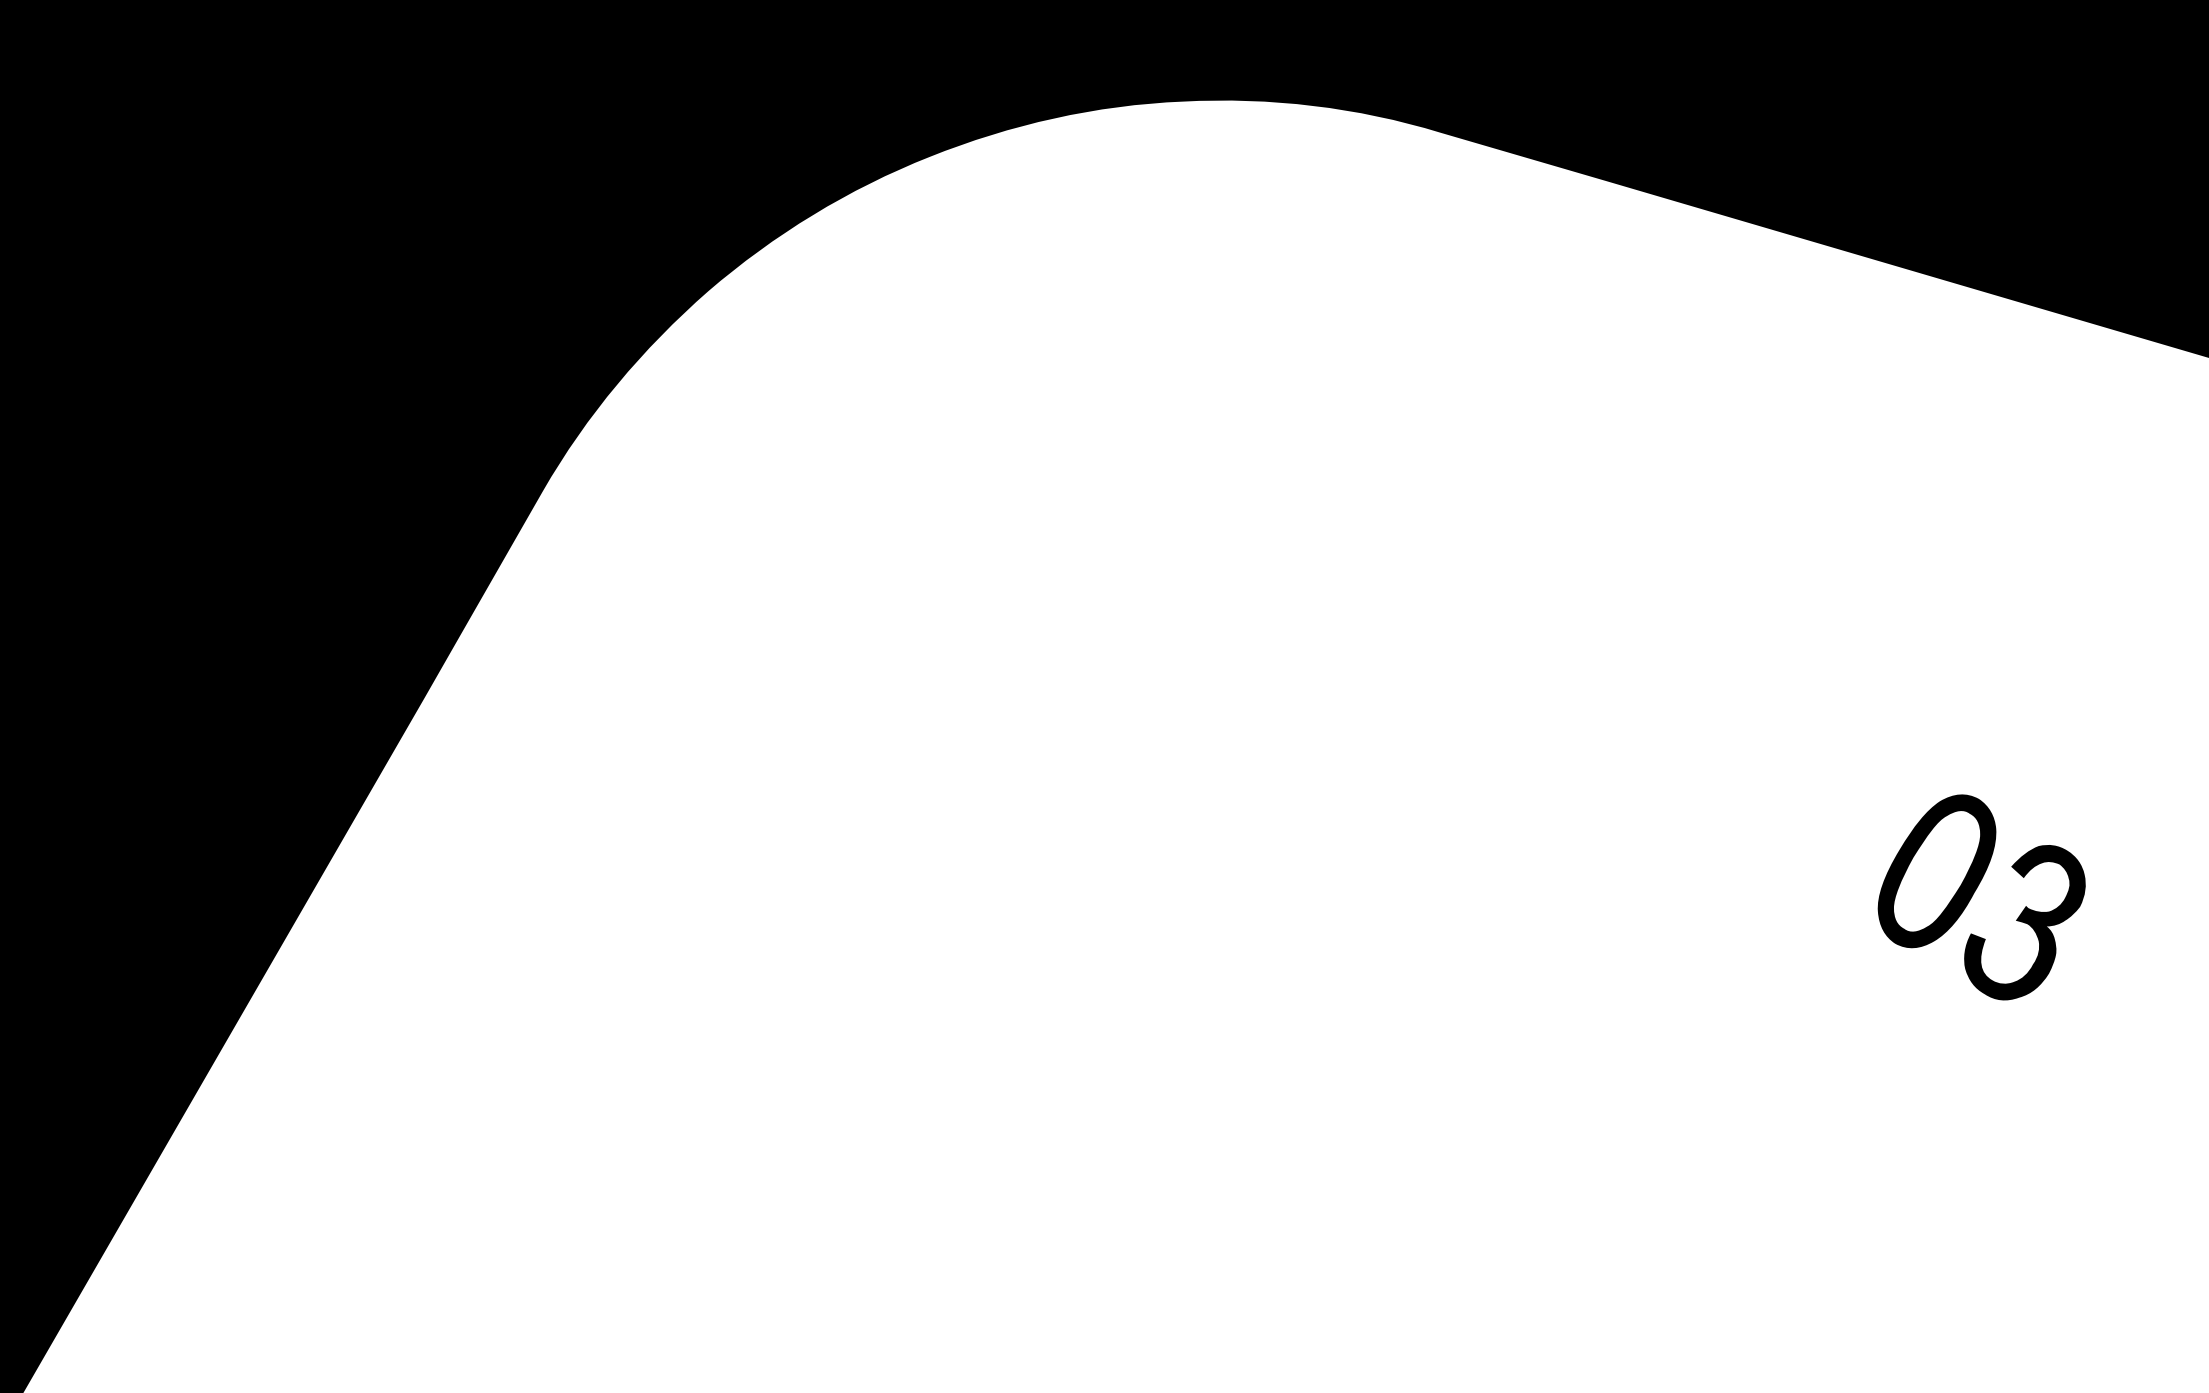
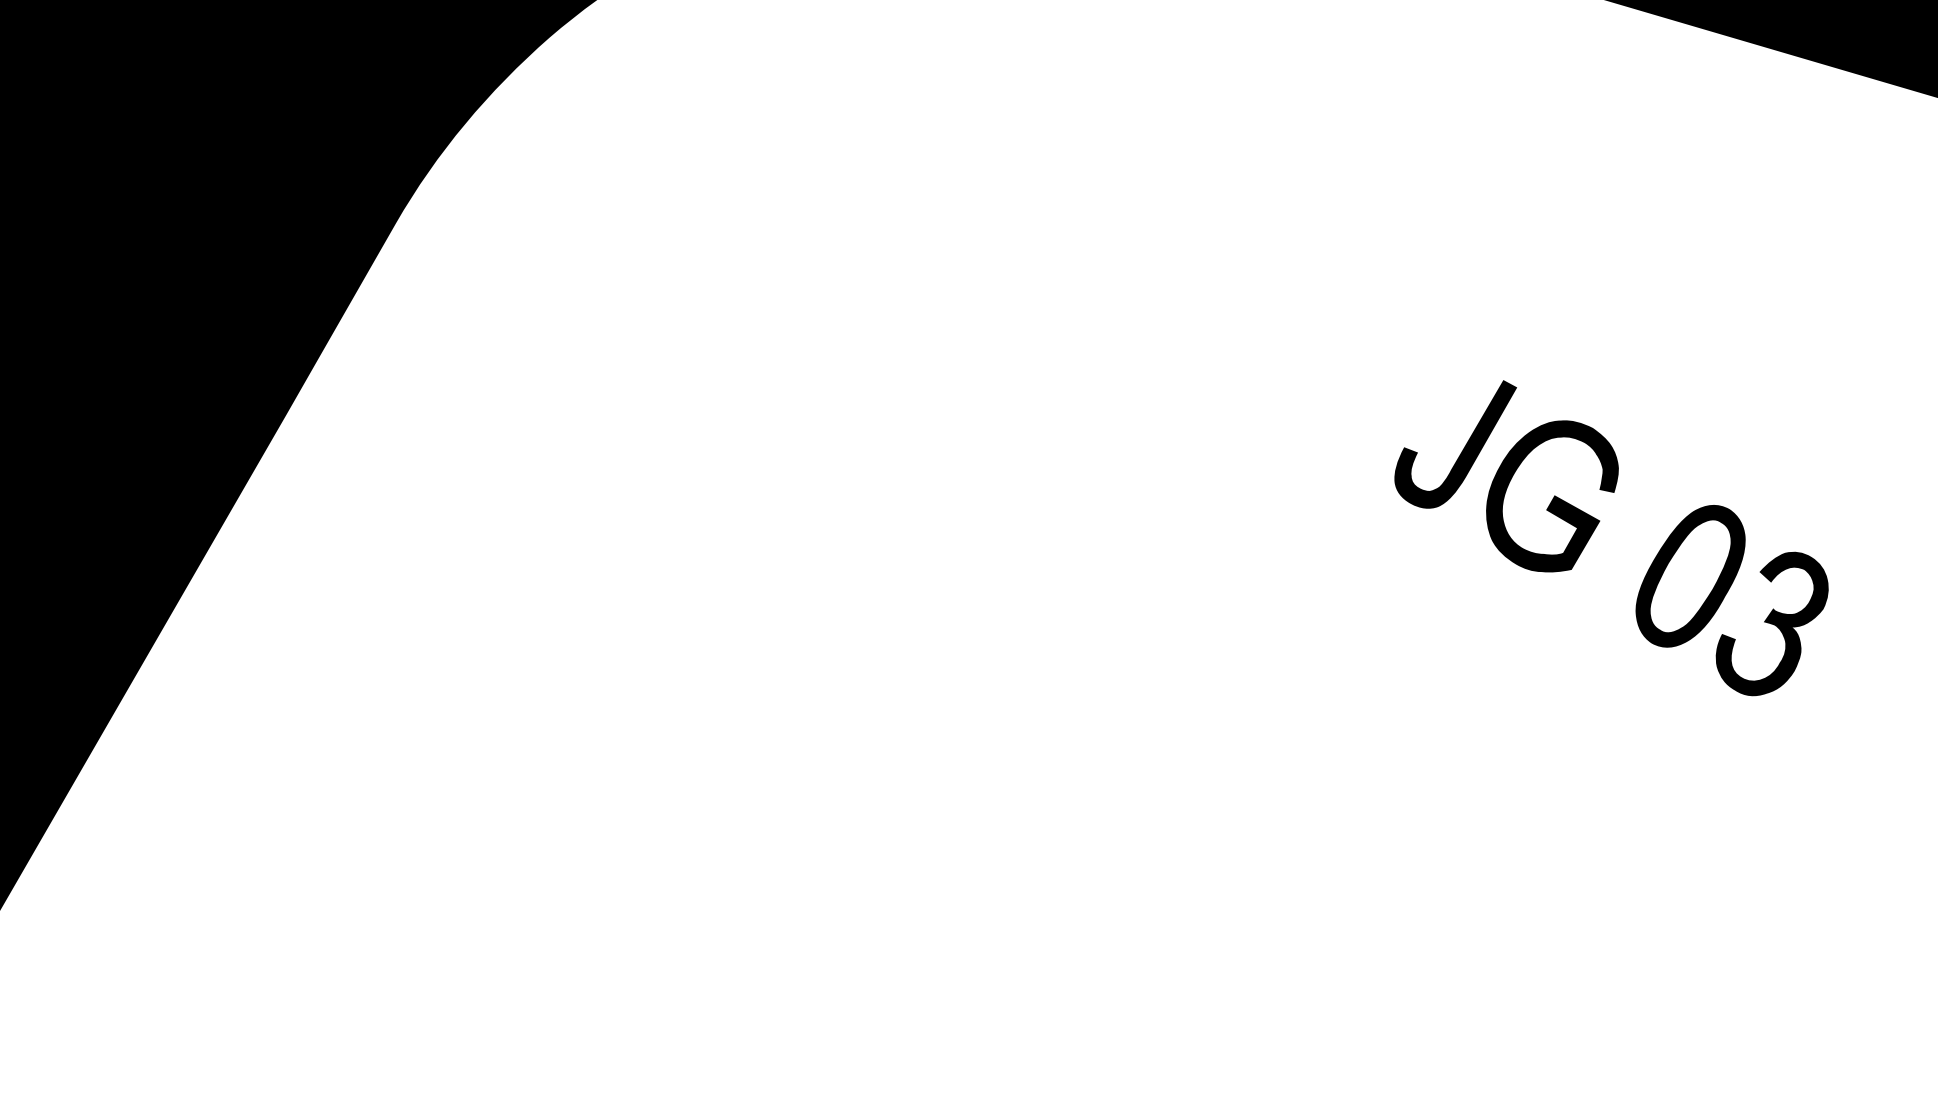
fill: (1684, 728) -> (1456, 443), added
fill: (1787, 785) -> (1551, 496), added

